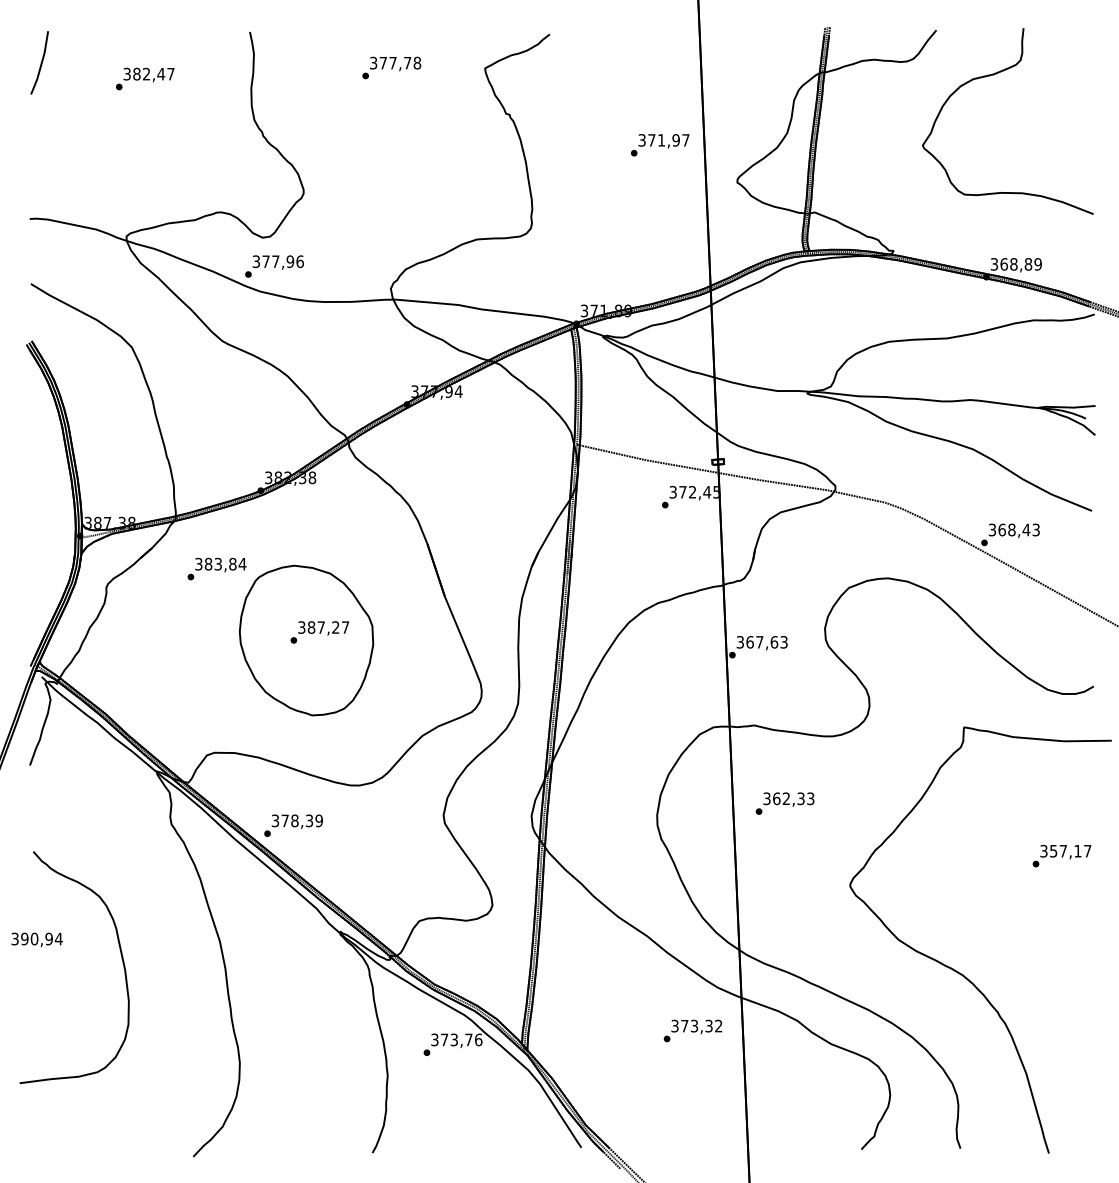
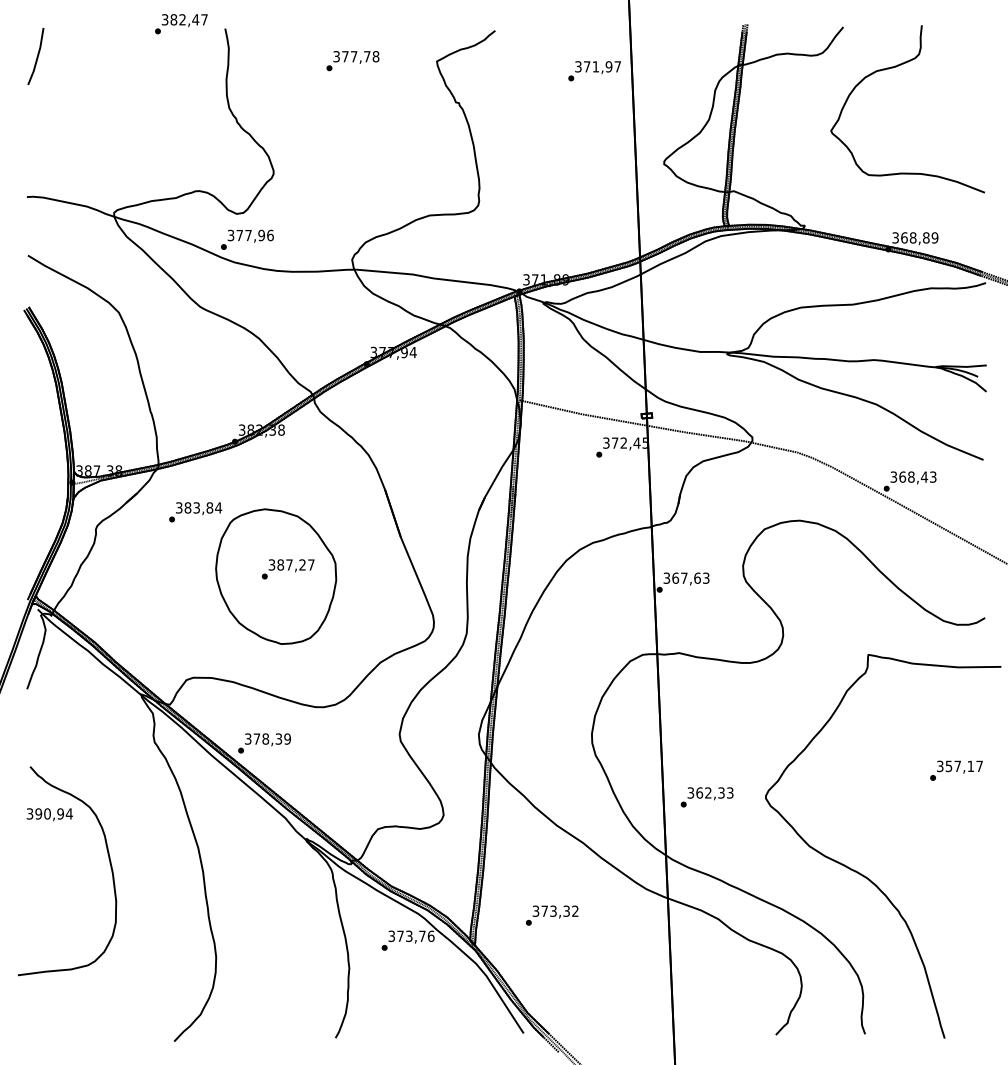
text: (145, 78) -> (181, 23), moved
text: (660, 145) -> (594, 71), moved
text: (784, 803) -> (706, 797), moved
text: (36, 939) -> (49, 814), moved
text: (692, 1030) -> (551, 915), moved

